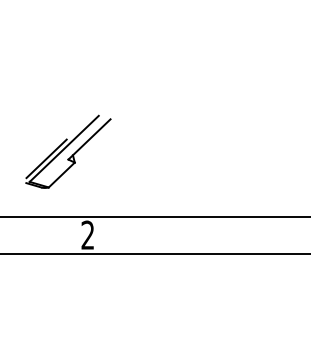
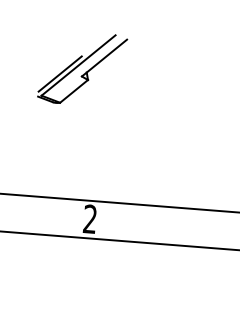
part: (68, 151) -> (82, 68), moved

